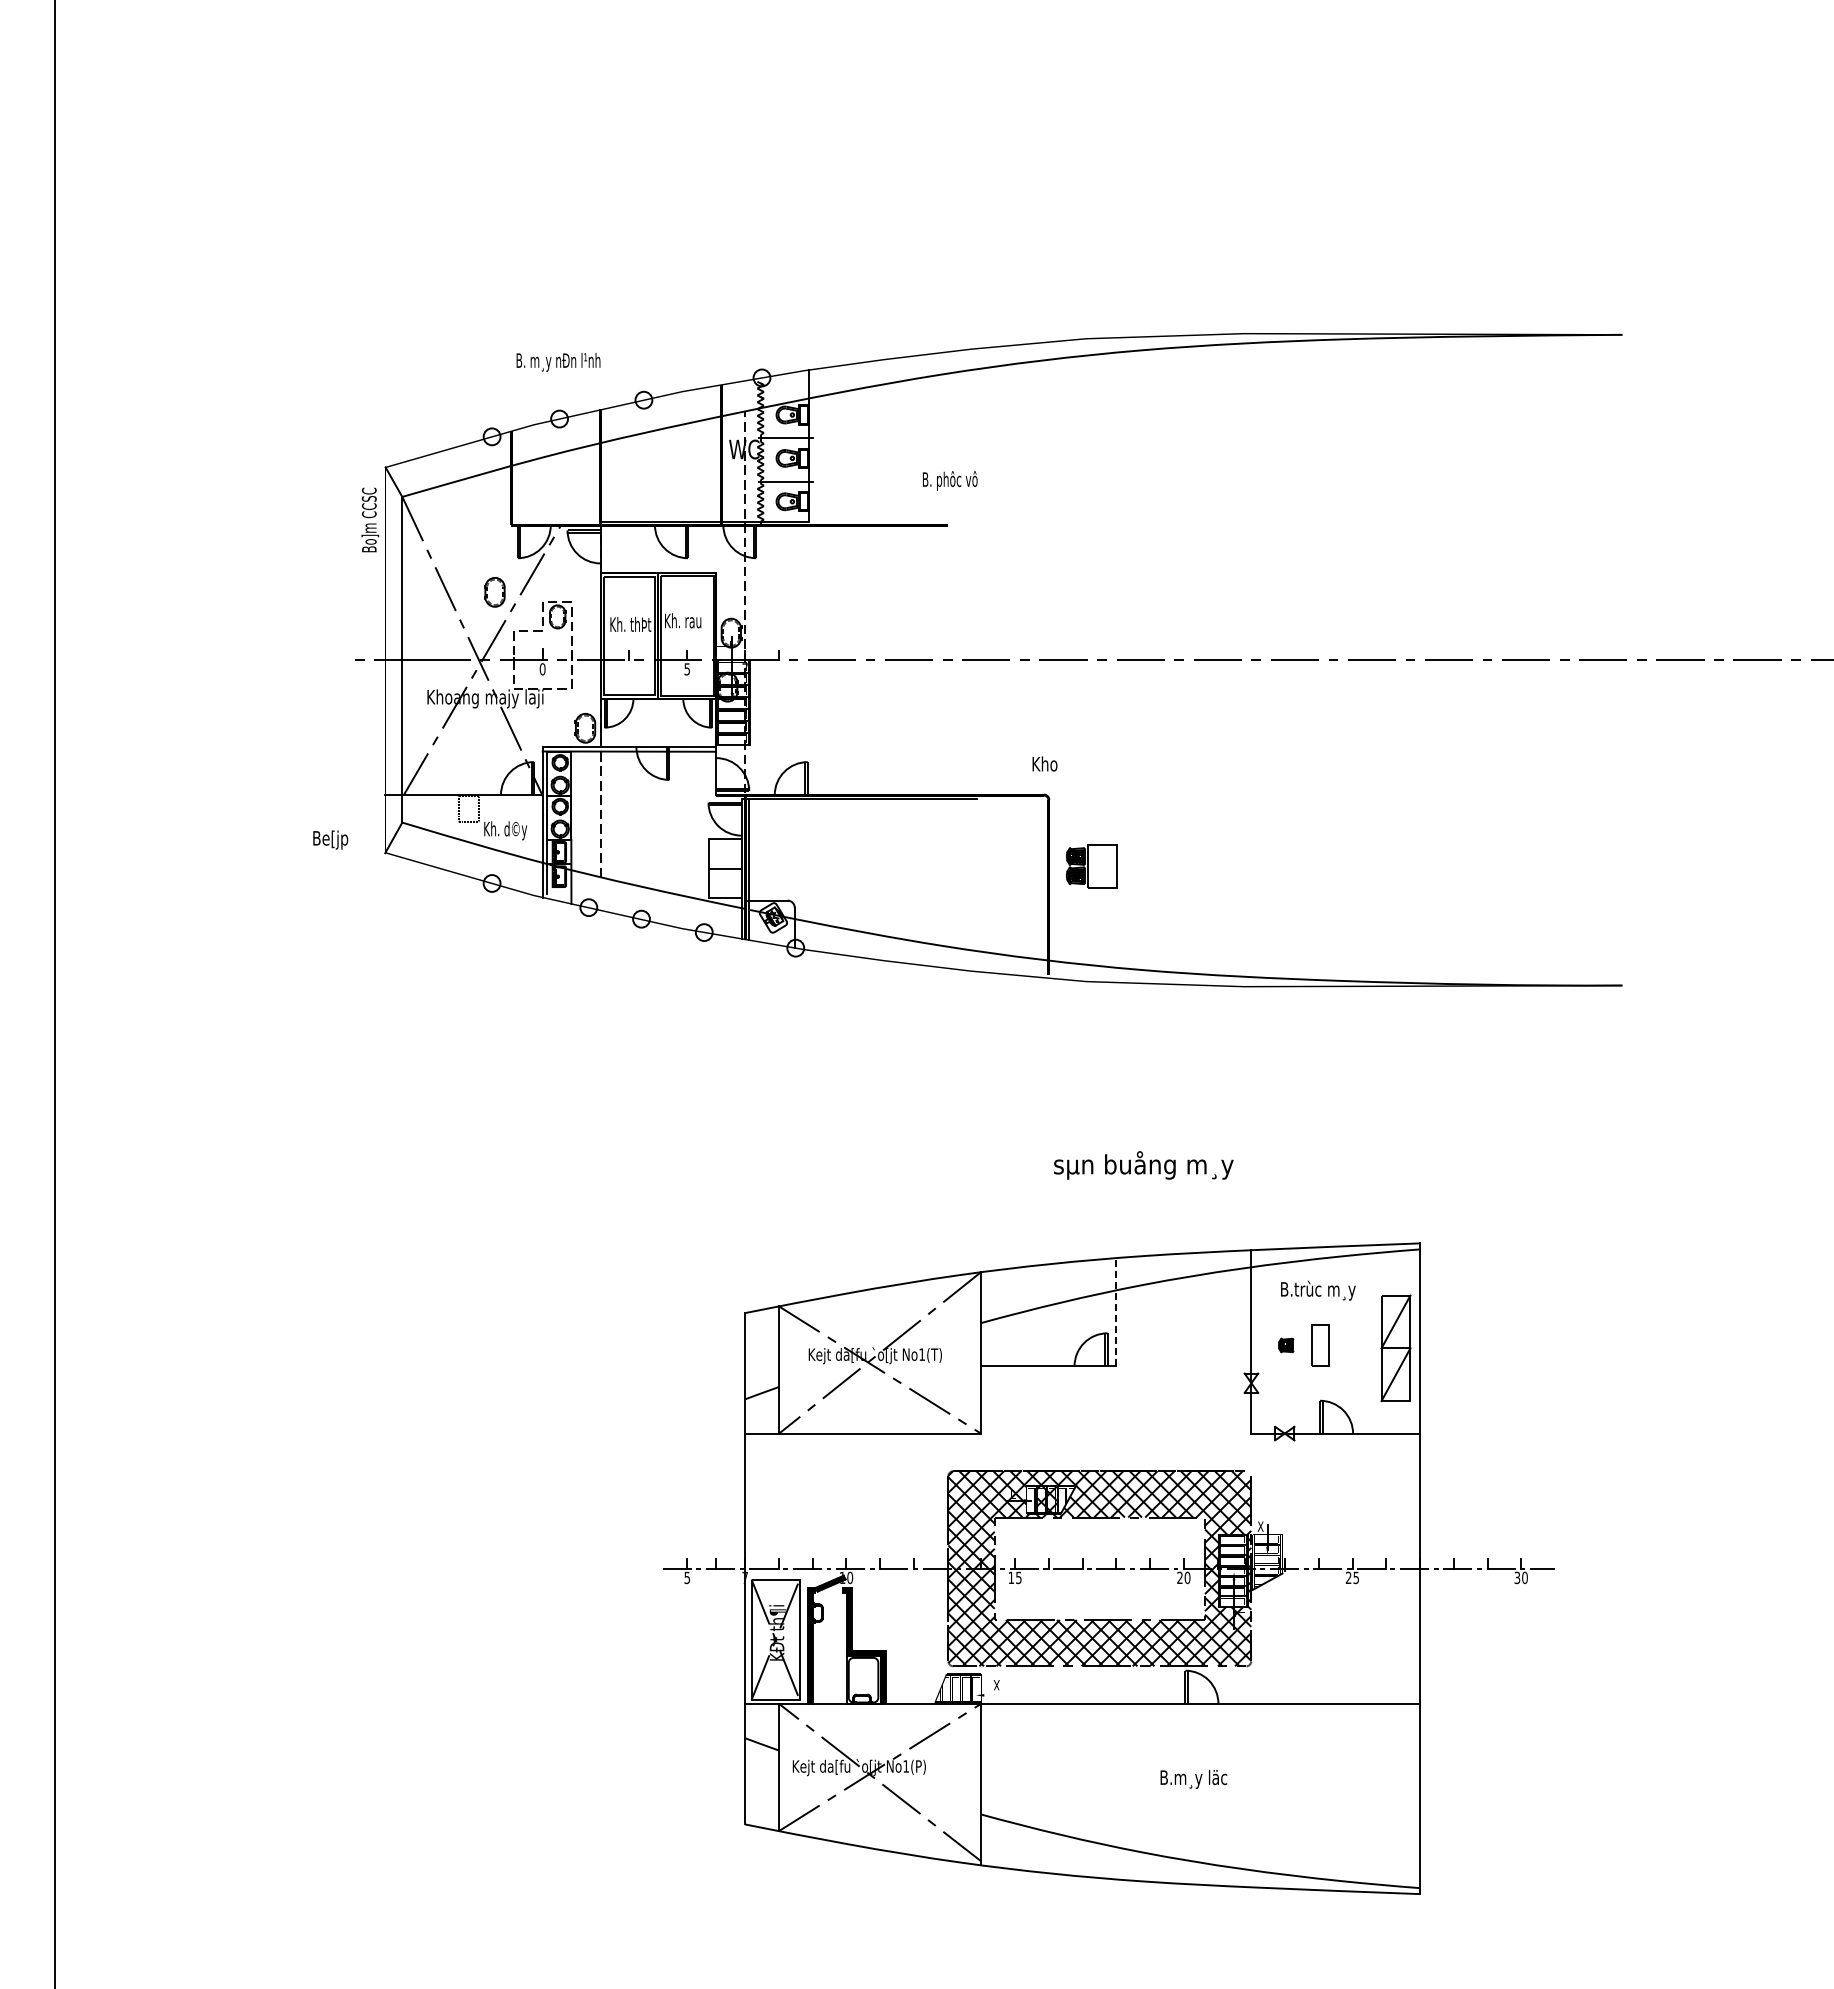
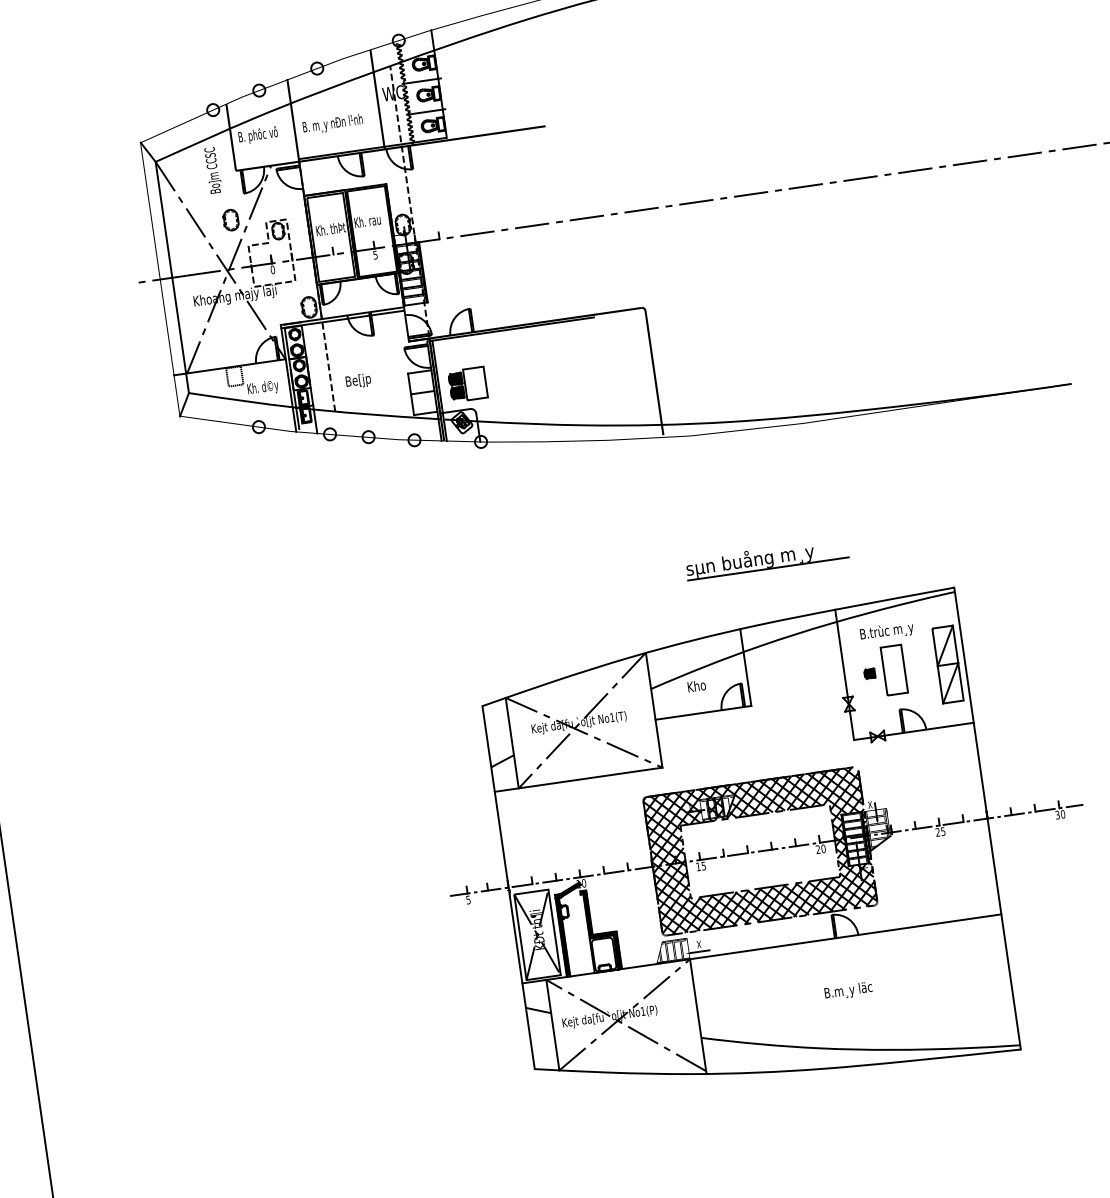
text: (558, 362) -> (332, 124), moved
text: (950, 480) -> (258, 135), moved
text: (370, 519) -> (213, 169), moved
text: (1044, 763) -> (696, 685), moved
text: (330, 839) -> (358, 380), moved
part: (1091, 866) -> (467, 384), moved
line: (1167, 1180) -> (768, 568), added
line: (1116, 1311) -> (745, 667), dashed -> solid
part: (1320, 1345) -> (894, 670), size x1.67
line: (996, 1695) -> (699, 951), added

